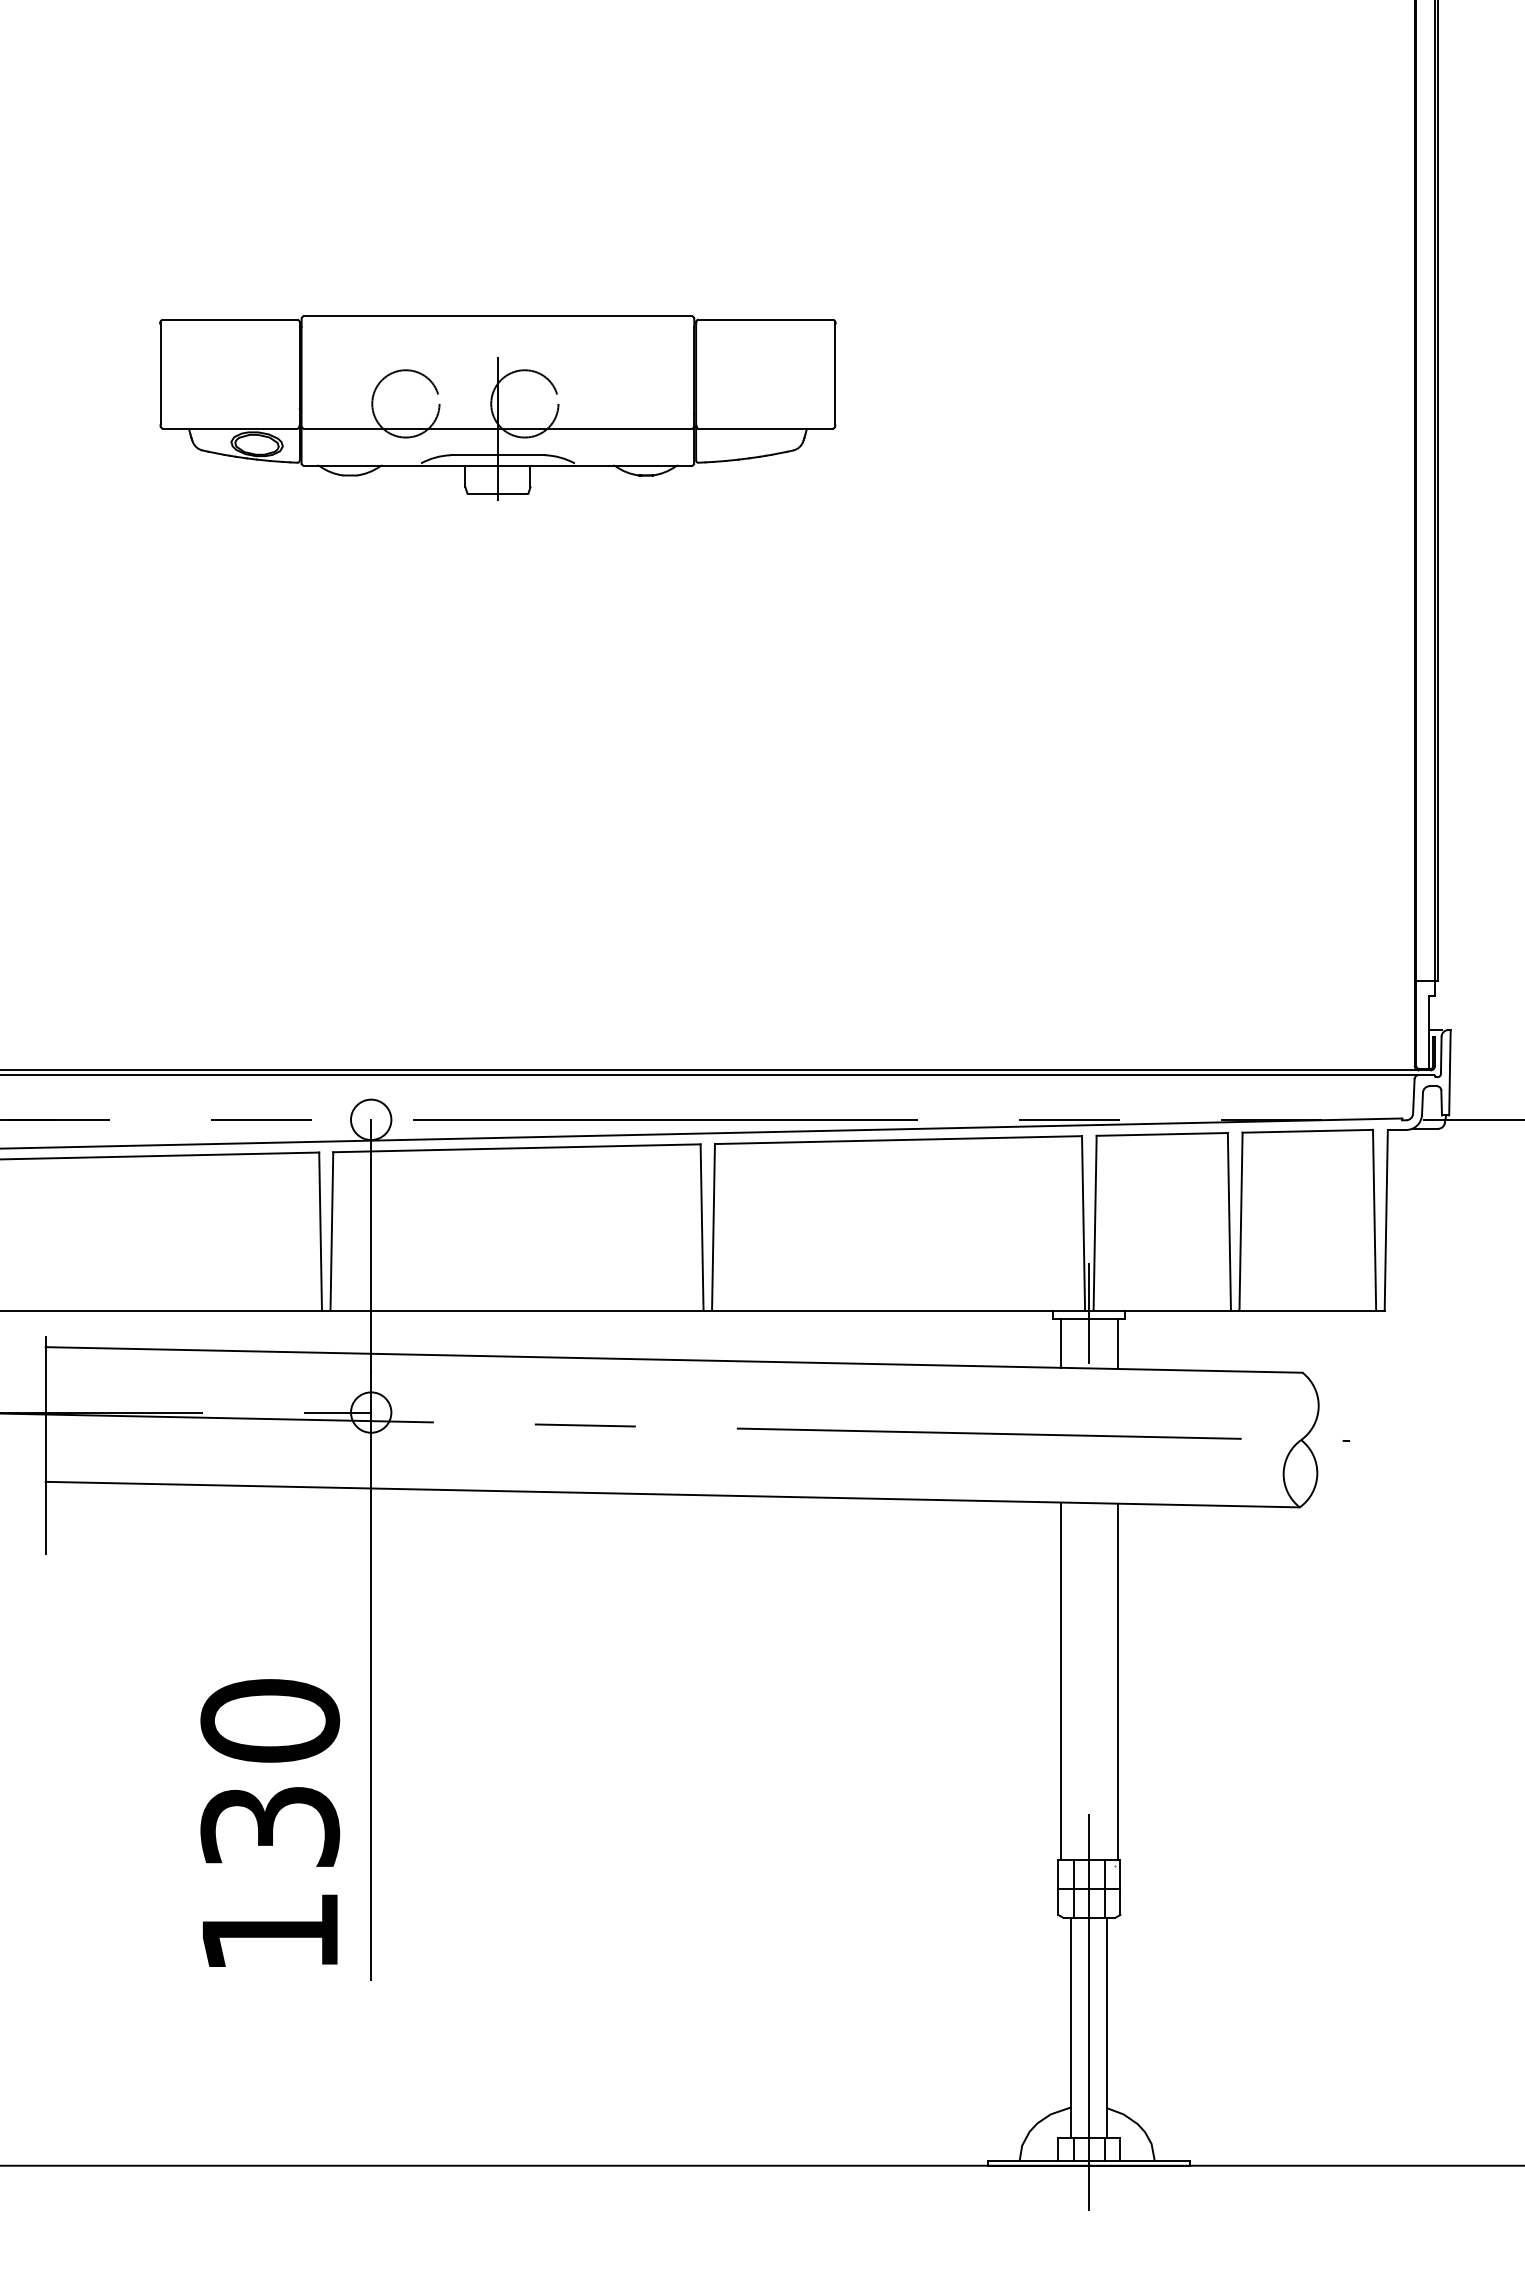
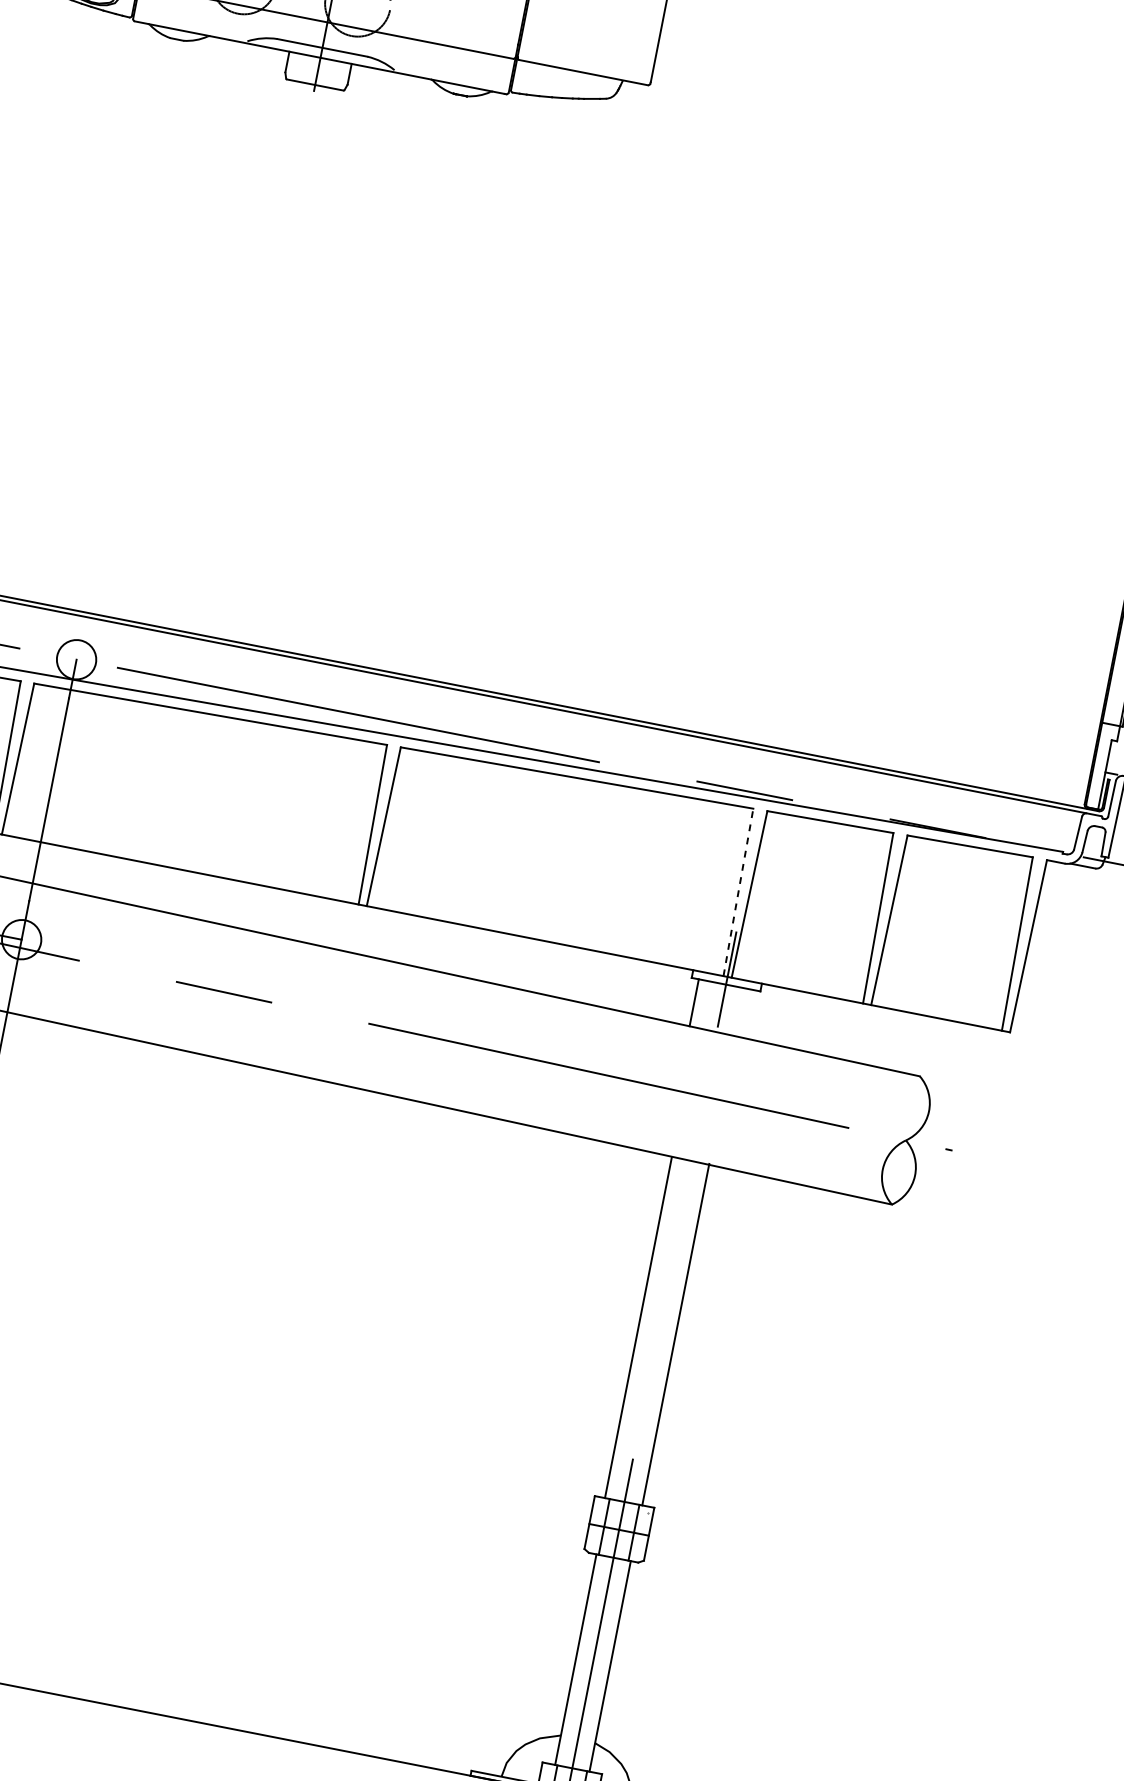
line: (1083, 1222) -> (738, 891), solid -> dashed
line: (1117, 1343) -> (748, 1013), removed
line: (1060, 1680) -> (675, 1334), moved
line: (1117, 1681) -> (638, 1327), moved

